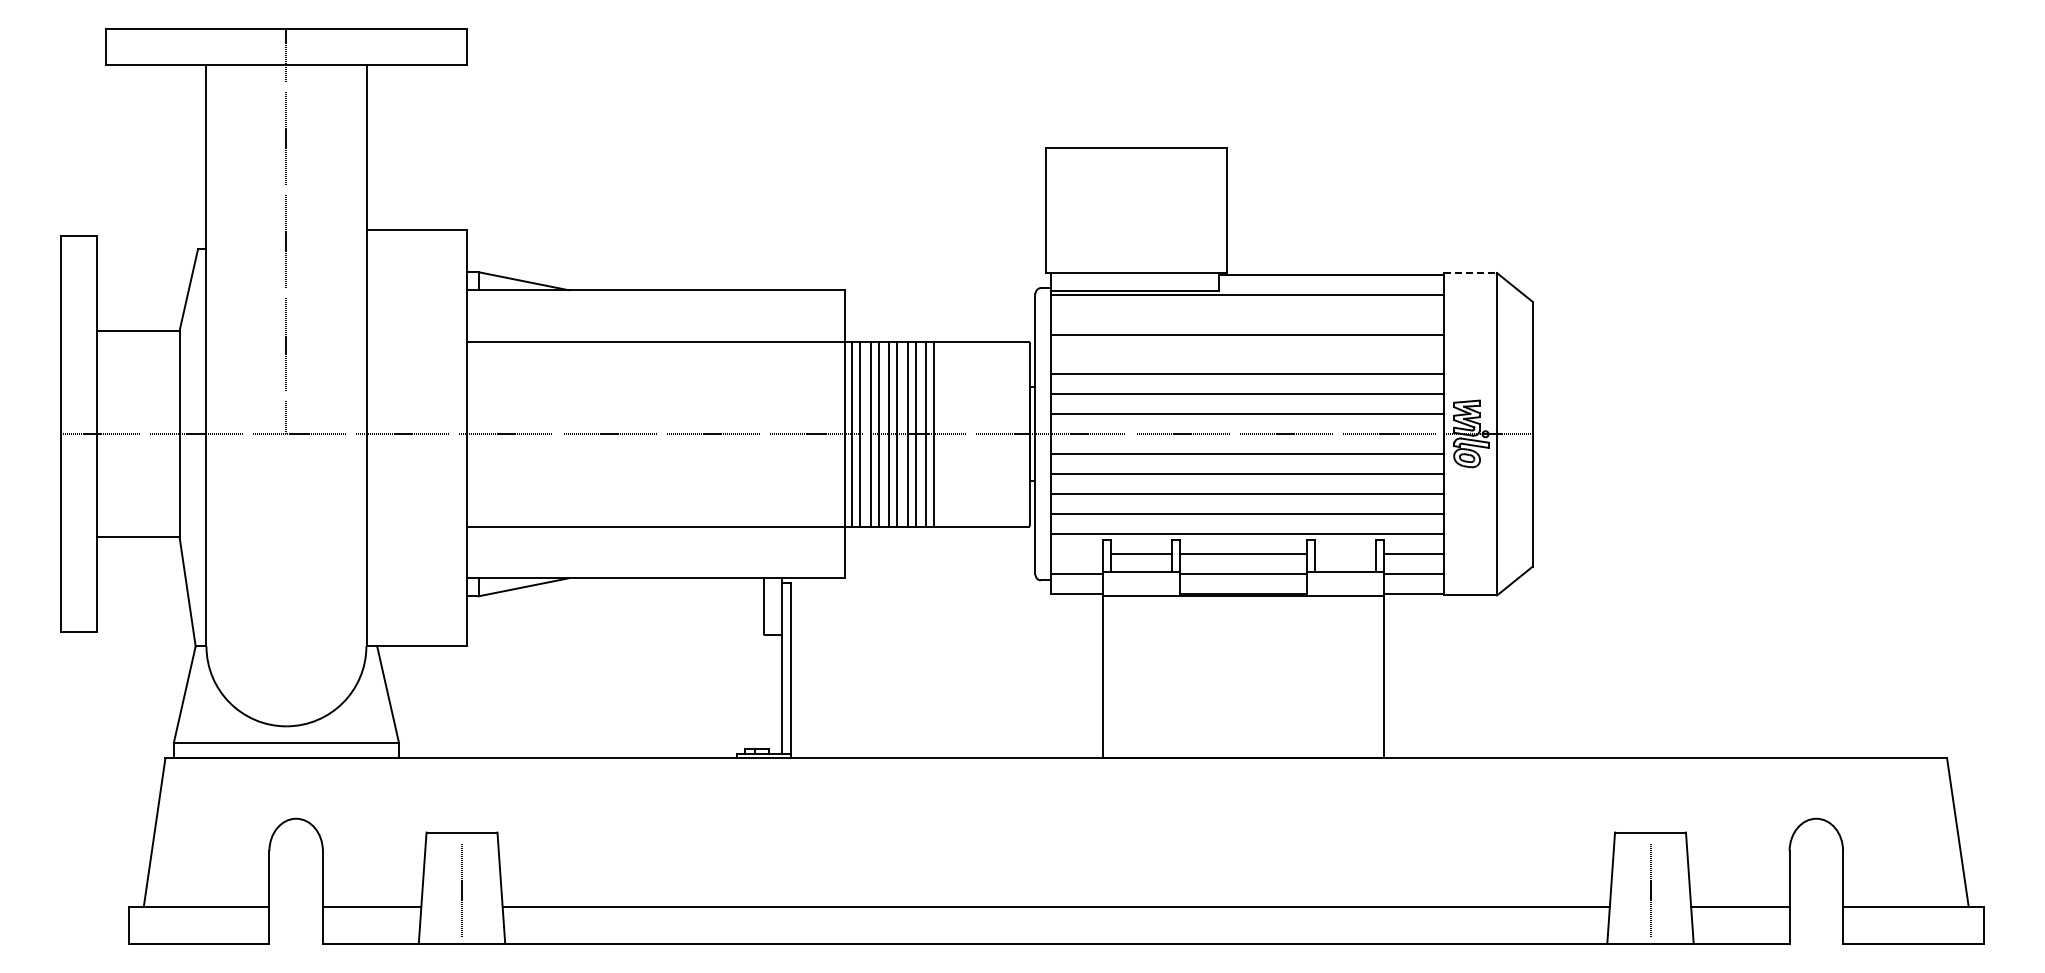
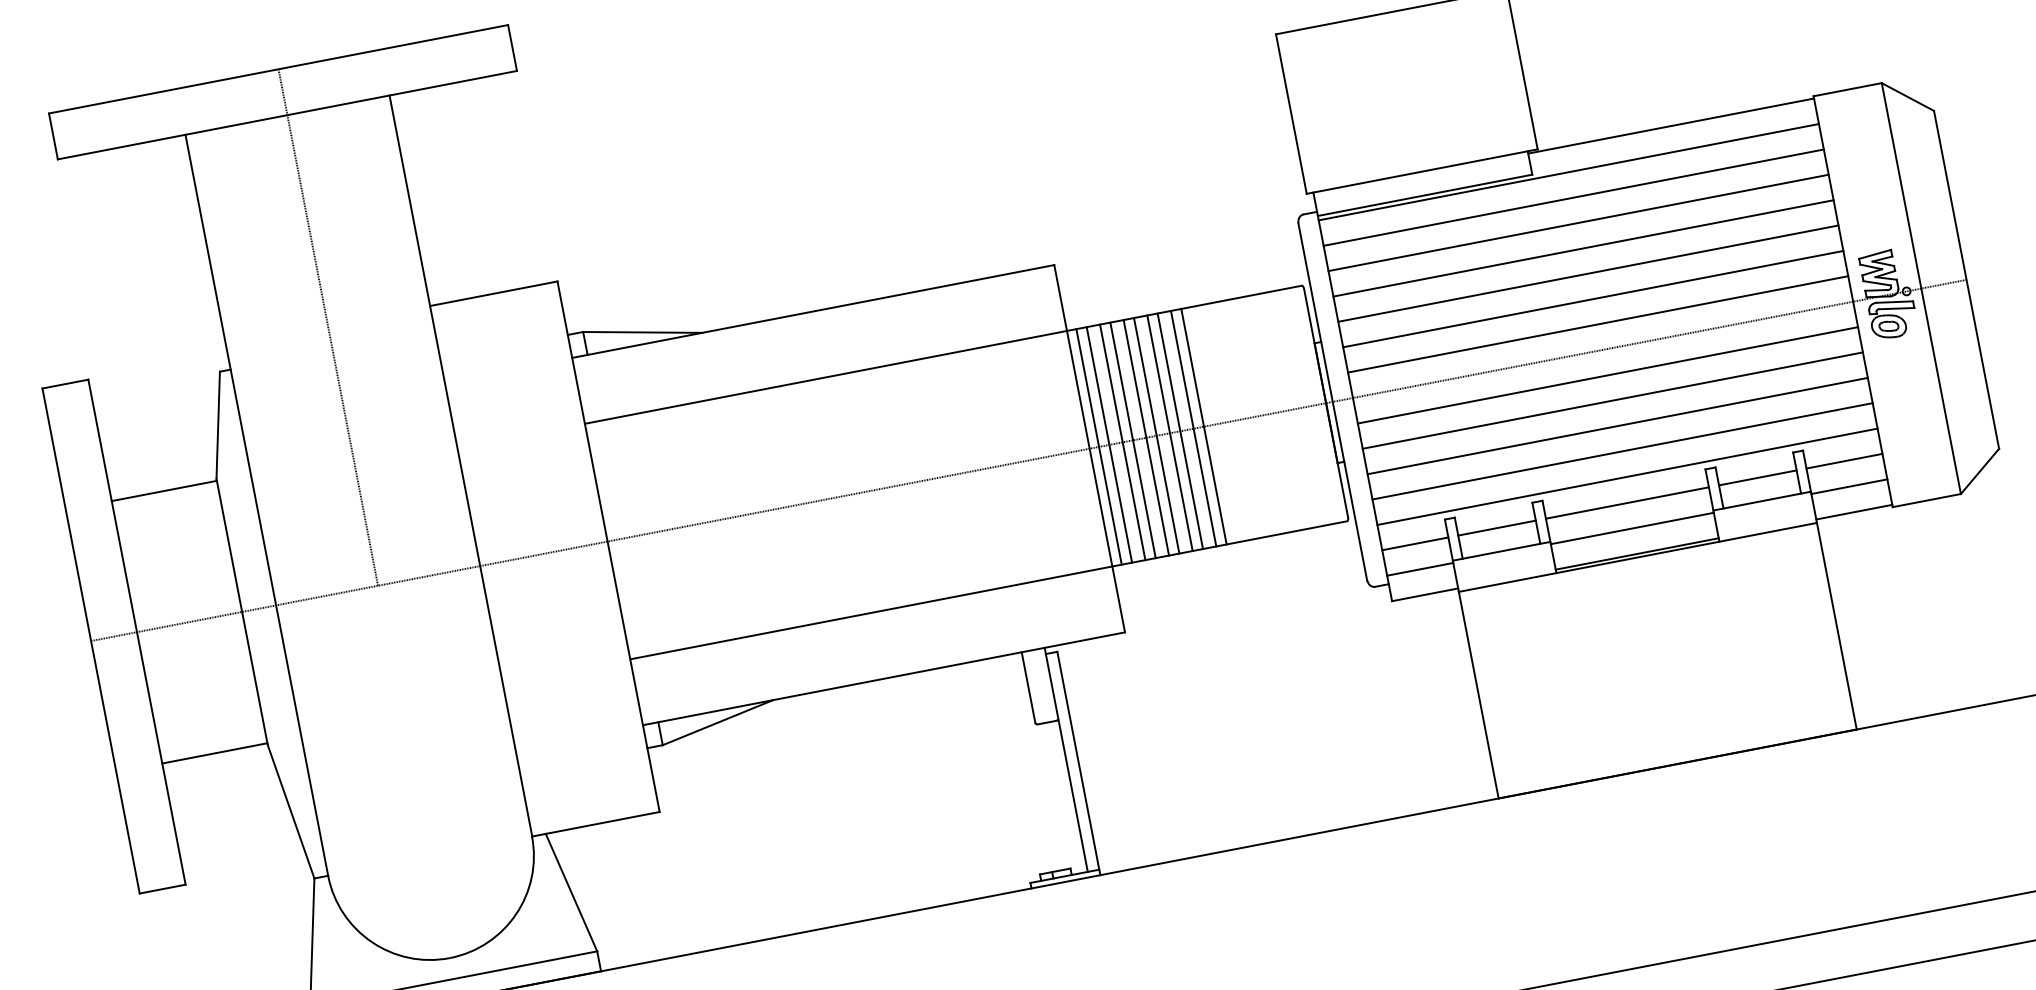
line: (1470, 273) -> (1847, 90), dashed -> solid
line: (1247, 314) -> (1573, 197), added
line: (1247, 354) -> (1583, 248), added
line: (1077, 553) -> (1415, 543), added
line: (1345, 553) -> (1757, 477), added

